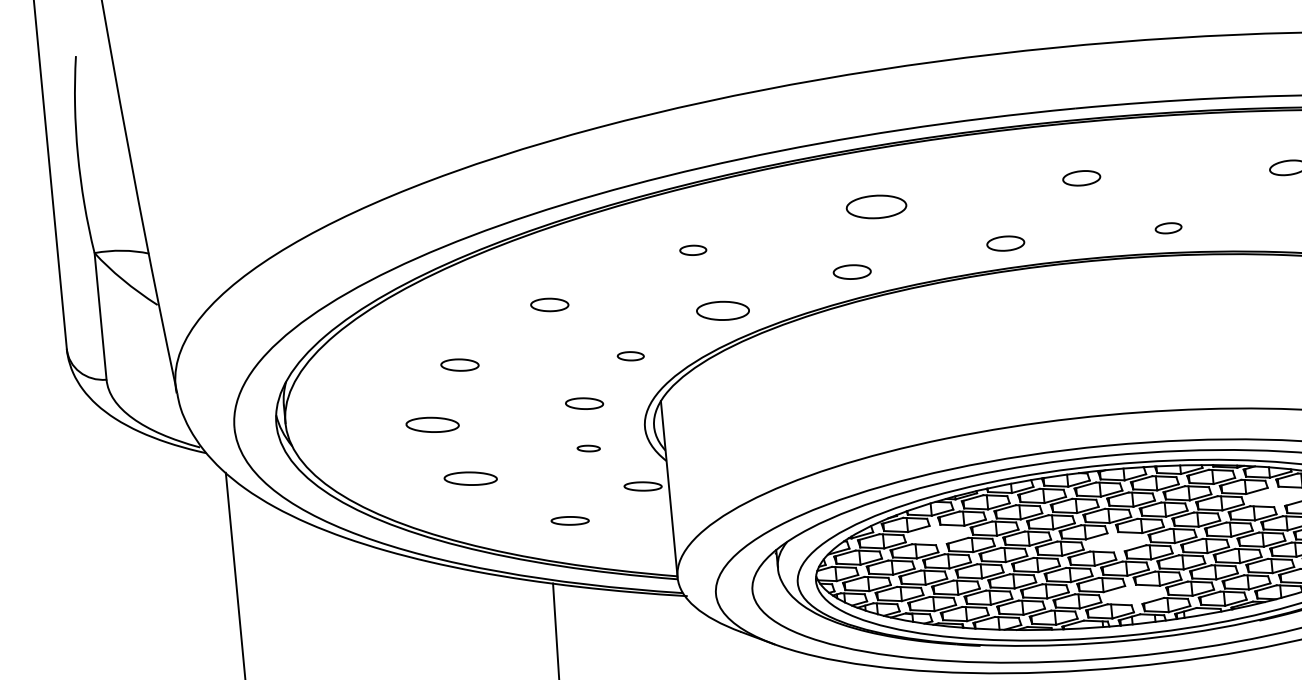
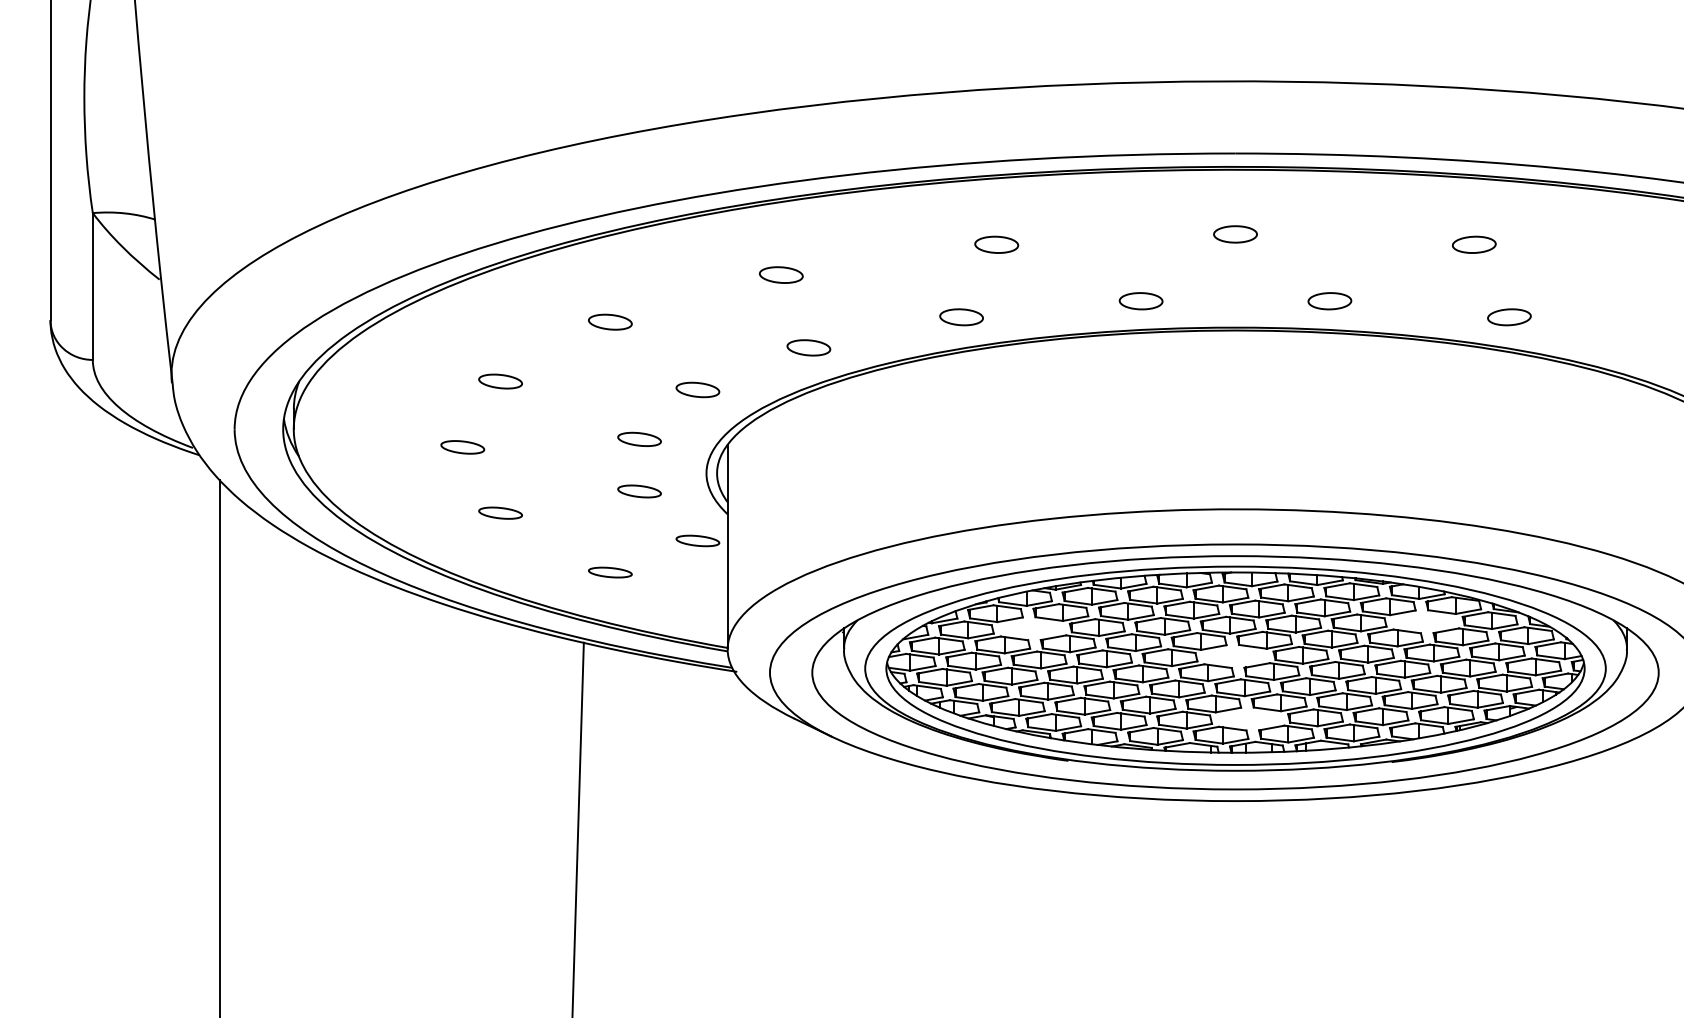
part: (876, 206) -> (996, 244), size x0.62
part: (1168, 228) -> (1329, 301), size x1.43
part: (692, 249) -> (780, 274), size x1.43
part: (722, 310) -> (808, 347), size x0.71
part: (630, 355) -> (697, 389), size x1.43
part: (432, 425) -> (462, 447), size x0.71
part: (588, 448) -> (639, 491), size x1.67
part: (470, 478) -> (500, 512), size x0.71

